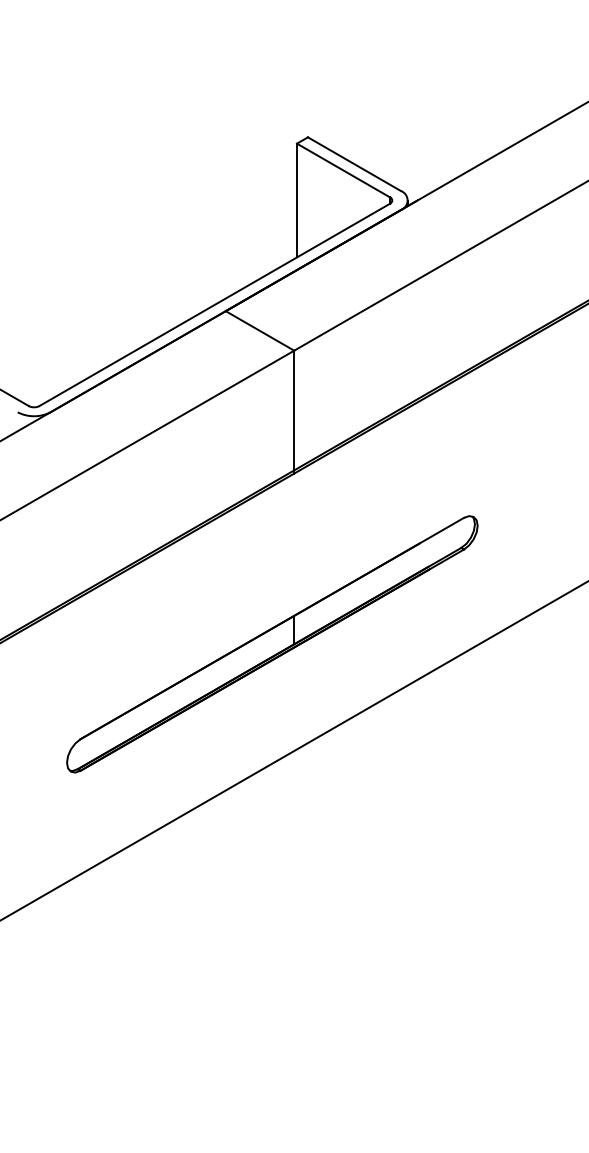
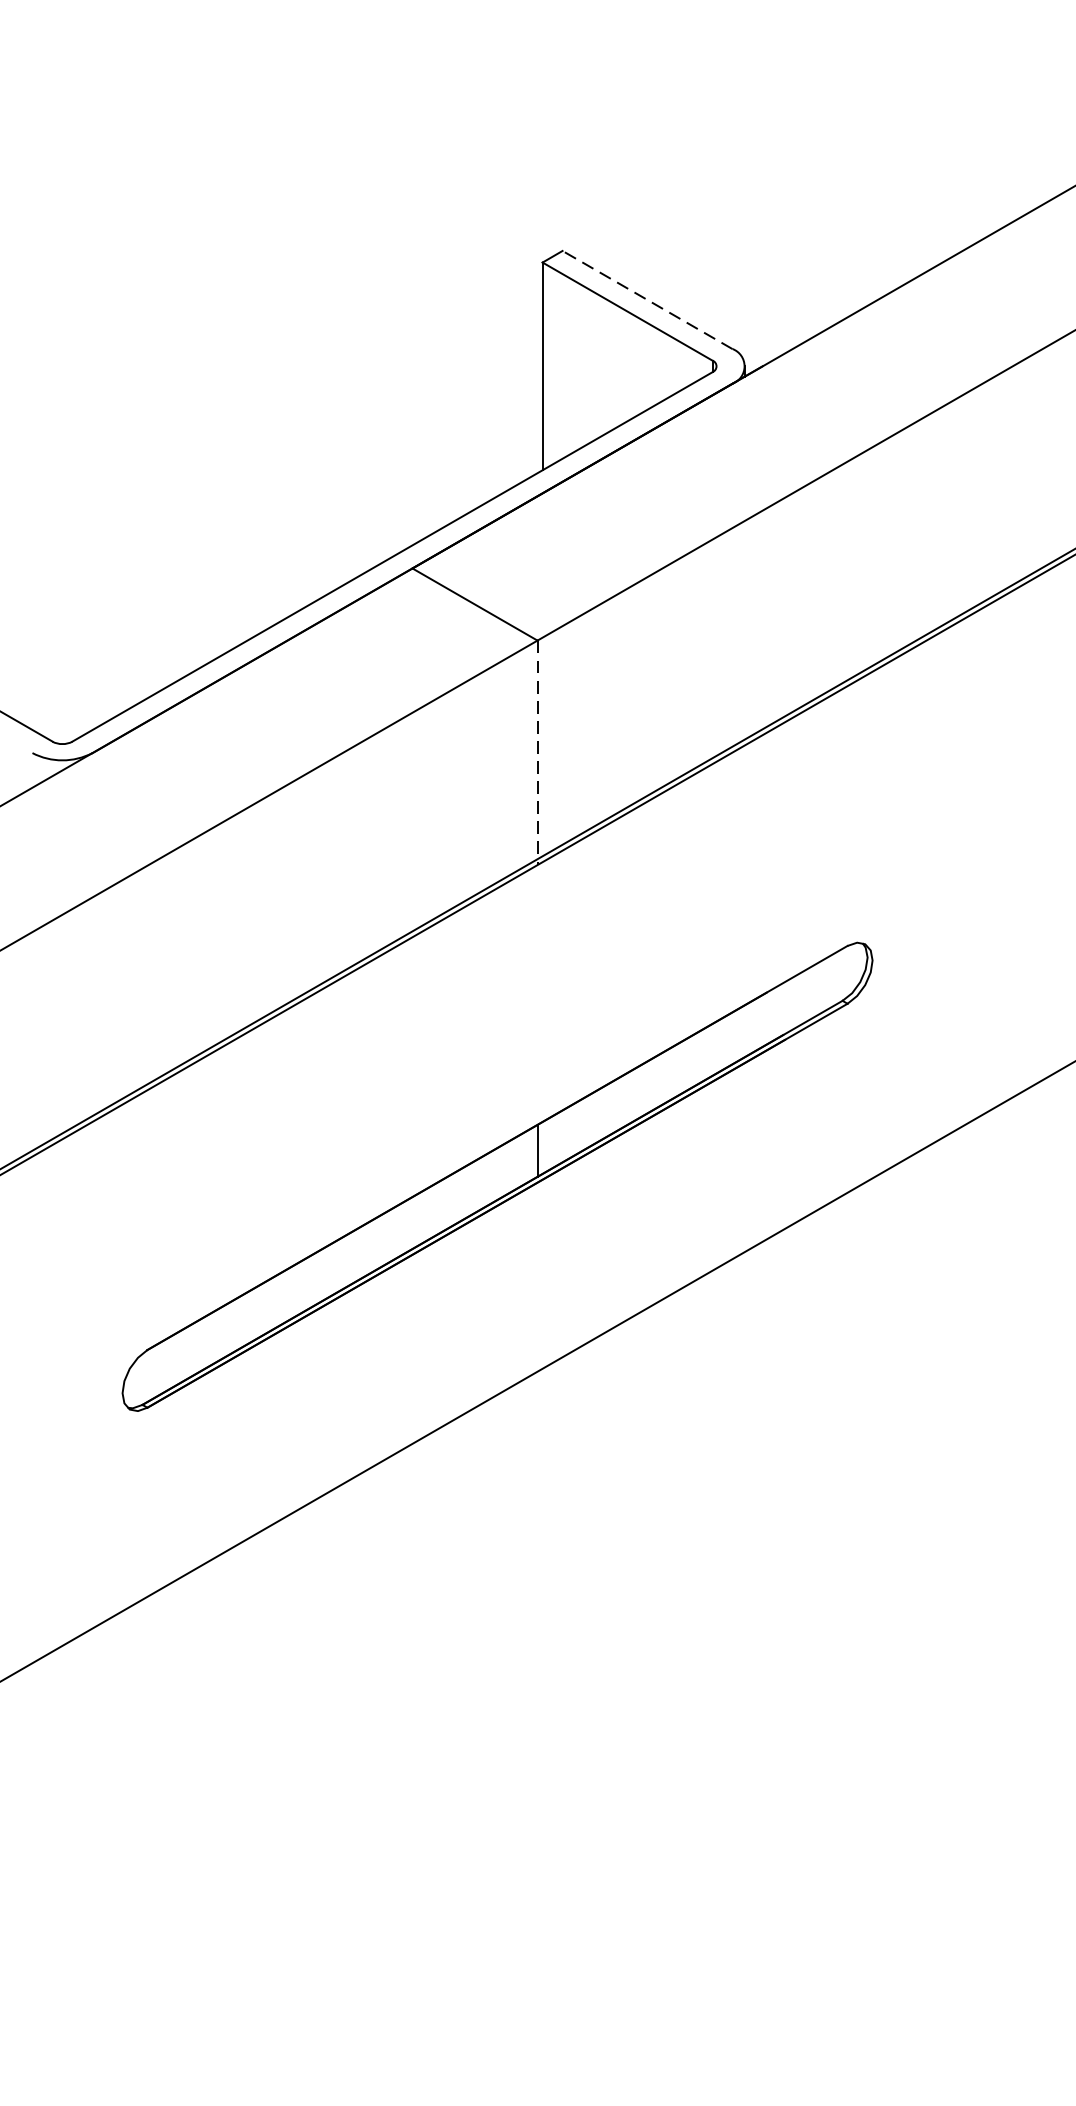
line: (354, 164) -> (647, 300), solid -> dashed
line: (294, 412) -> (538, 753), solid -> dashed

